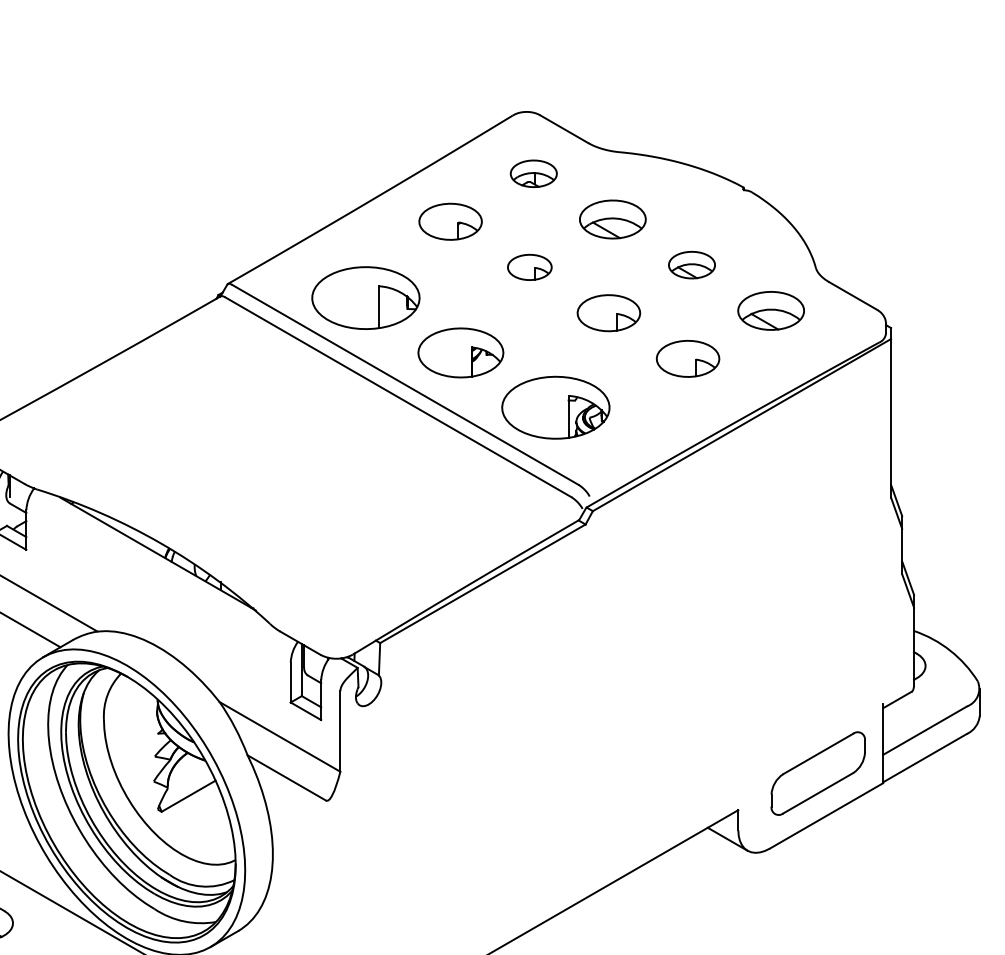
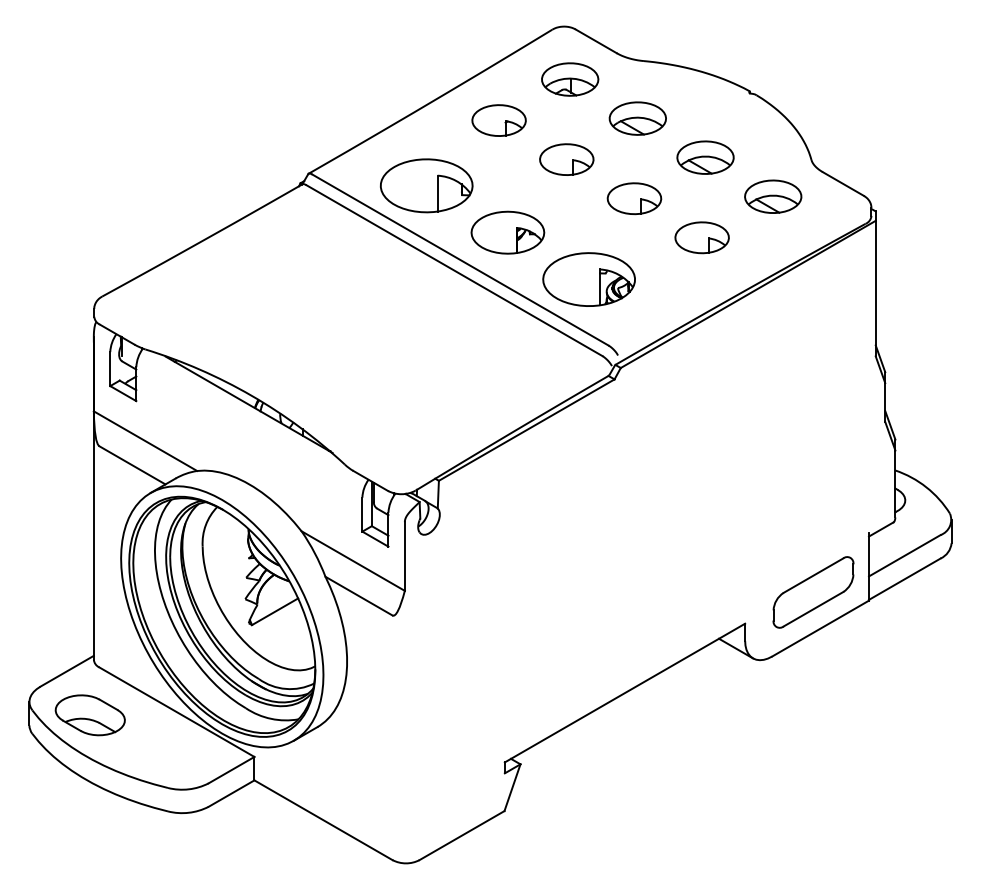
part: (534, 173) -> (570, 79), size x1.43
part: (691, 264) -> (705, 157), size x1.43
part: (529, 267) -> (566, 159), size x1.43

